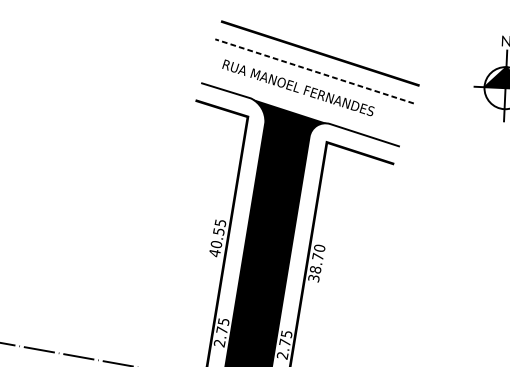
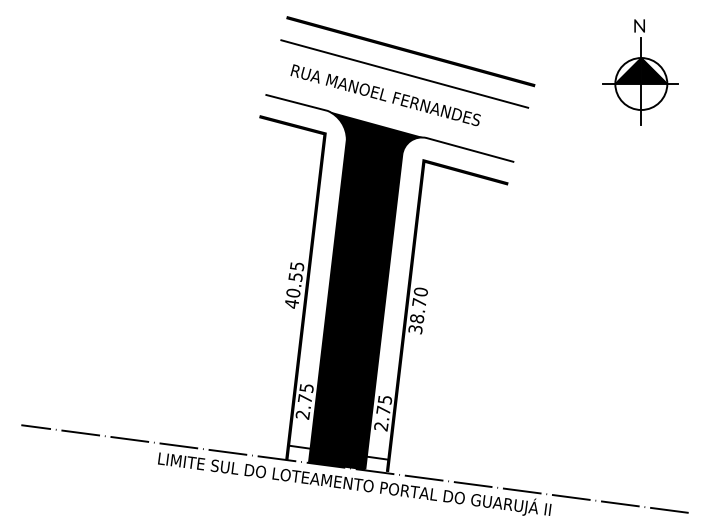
line: (314, 71) -> (404, 74), dashed -> solid

